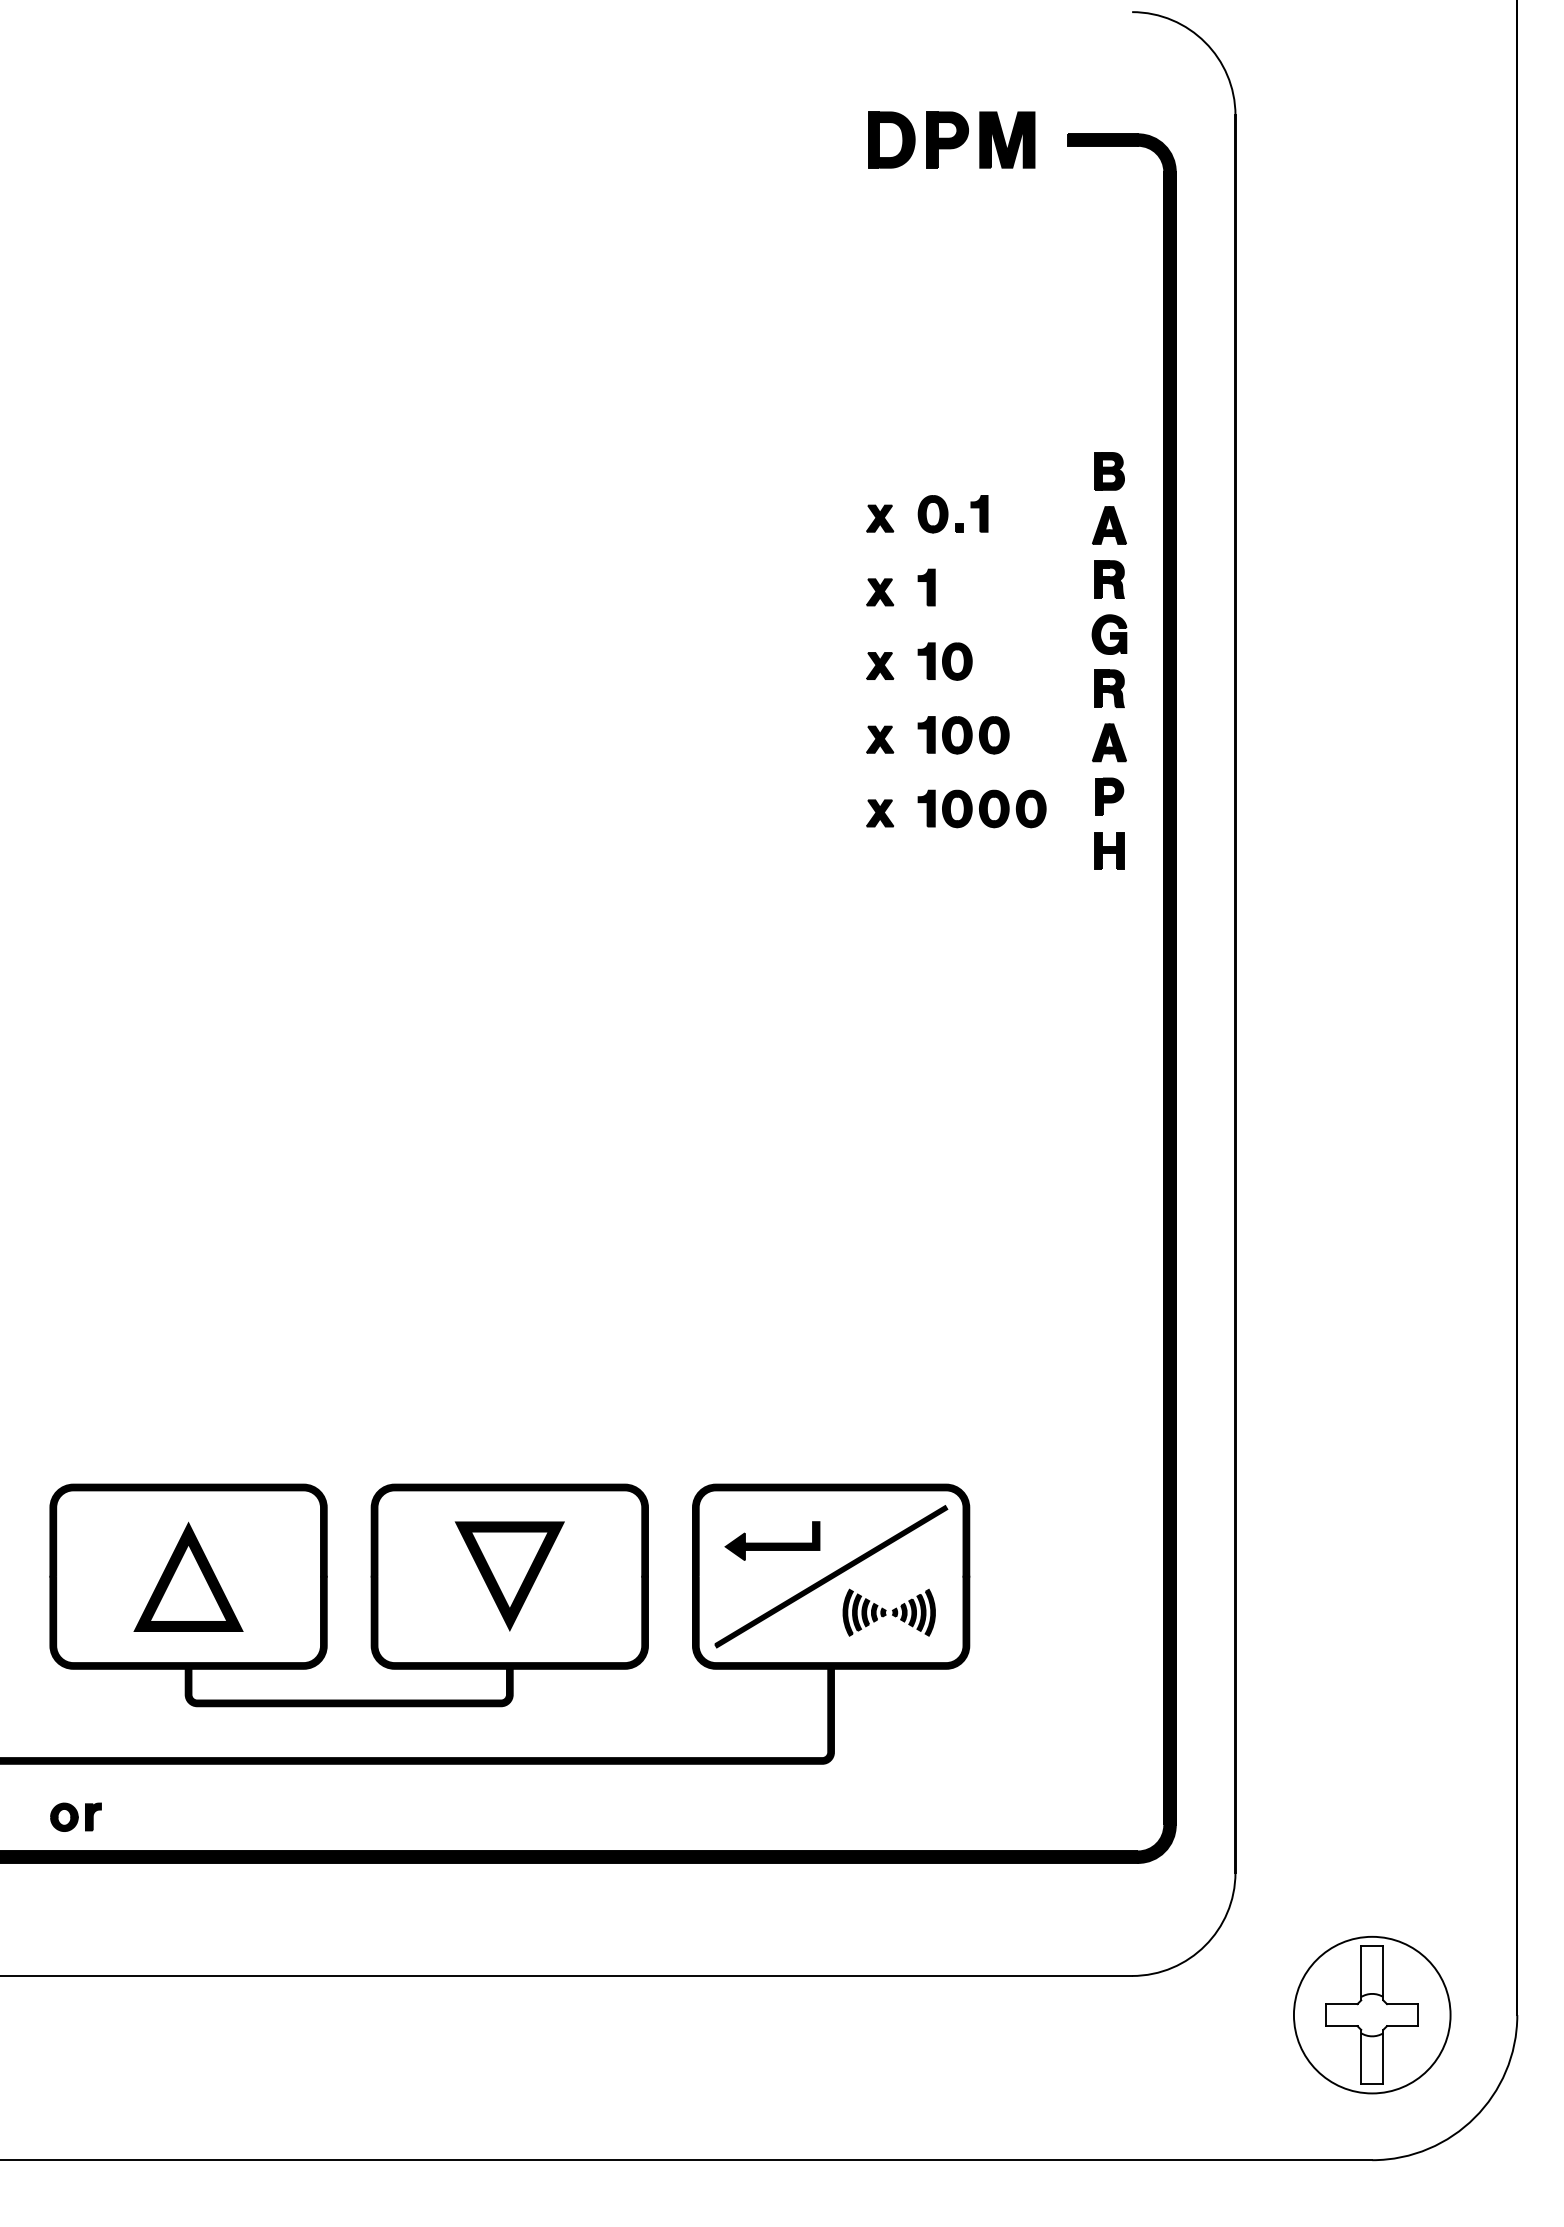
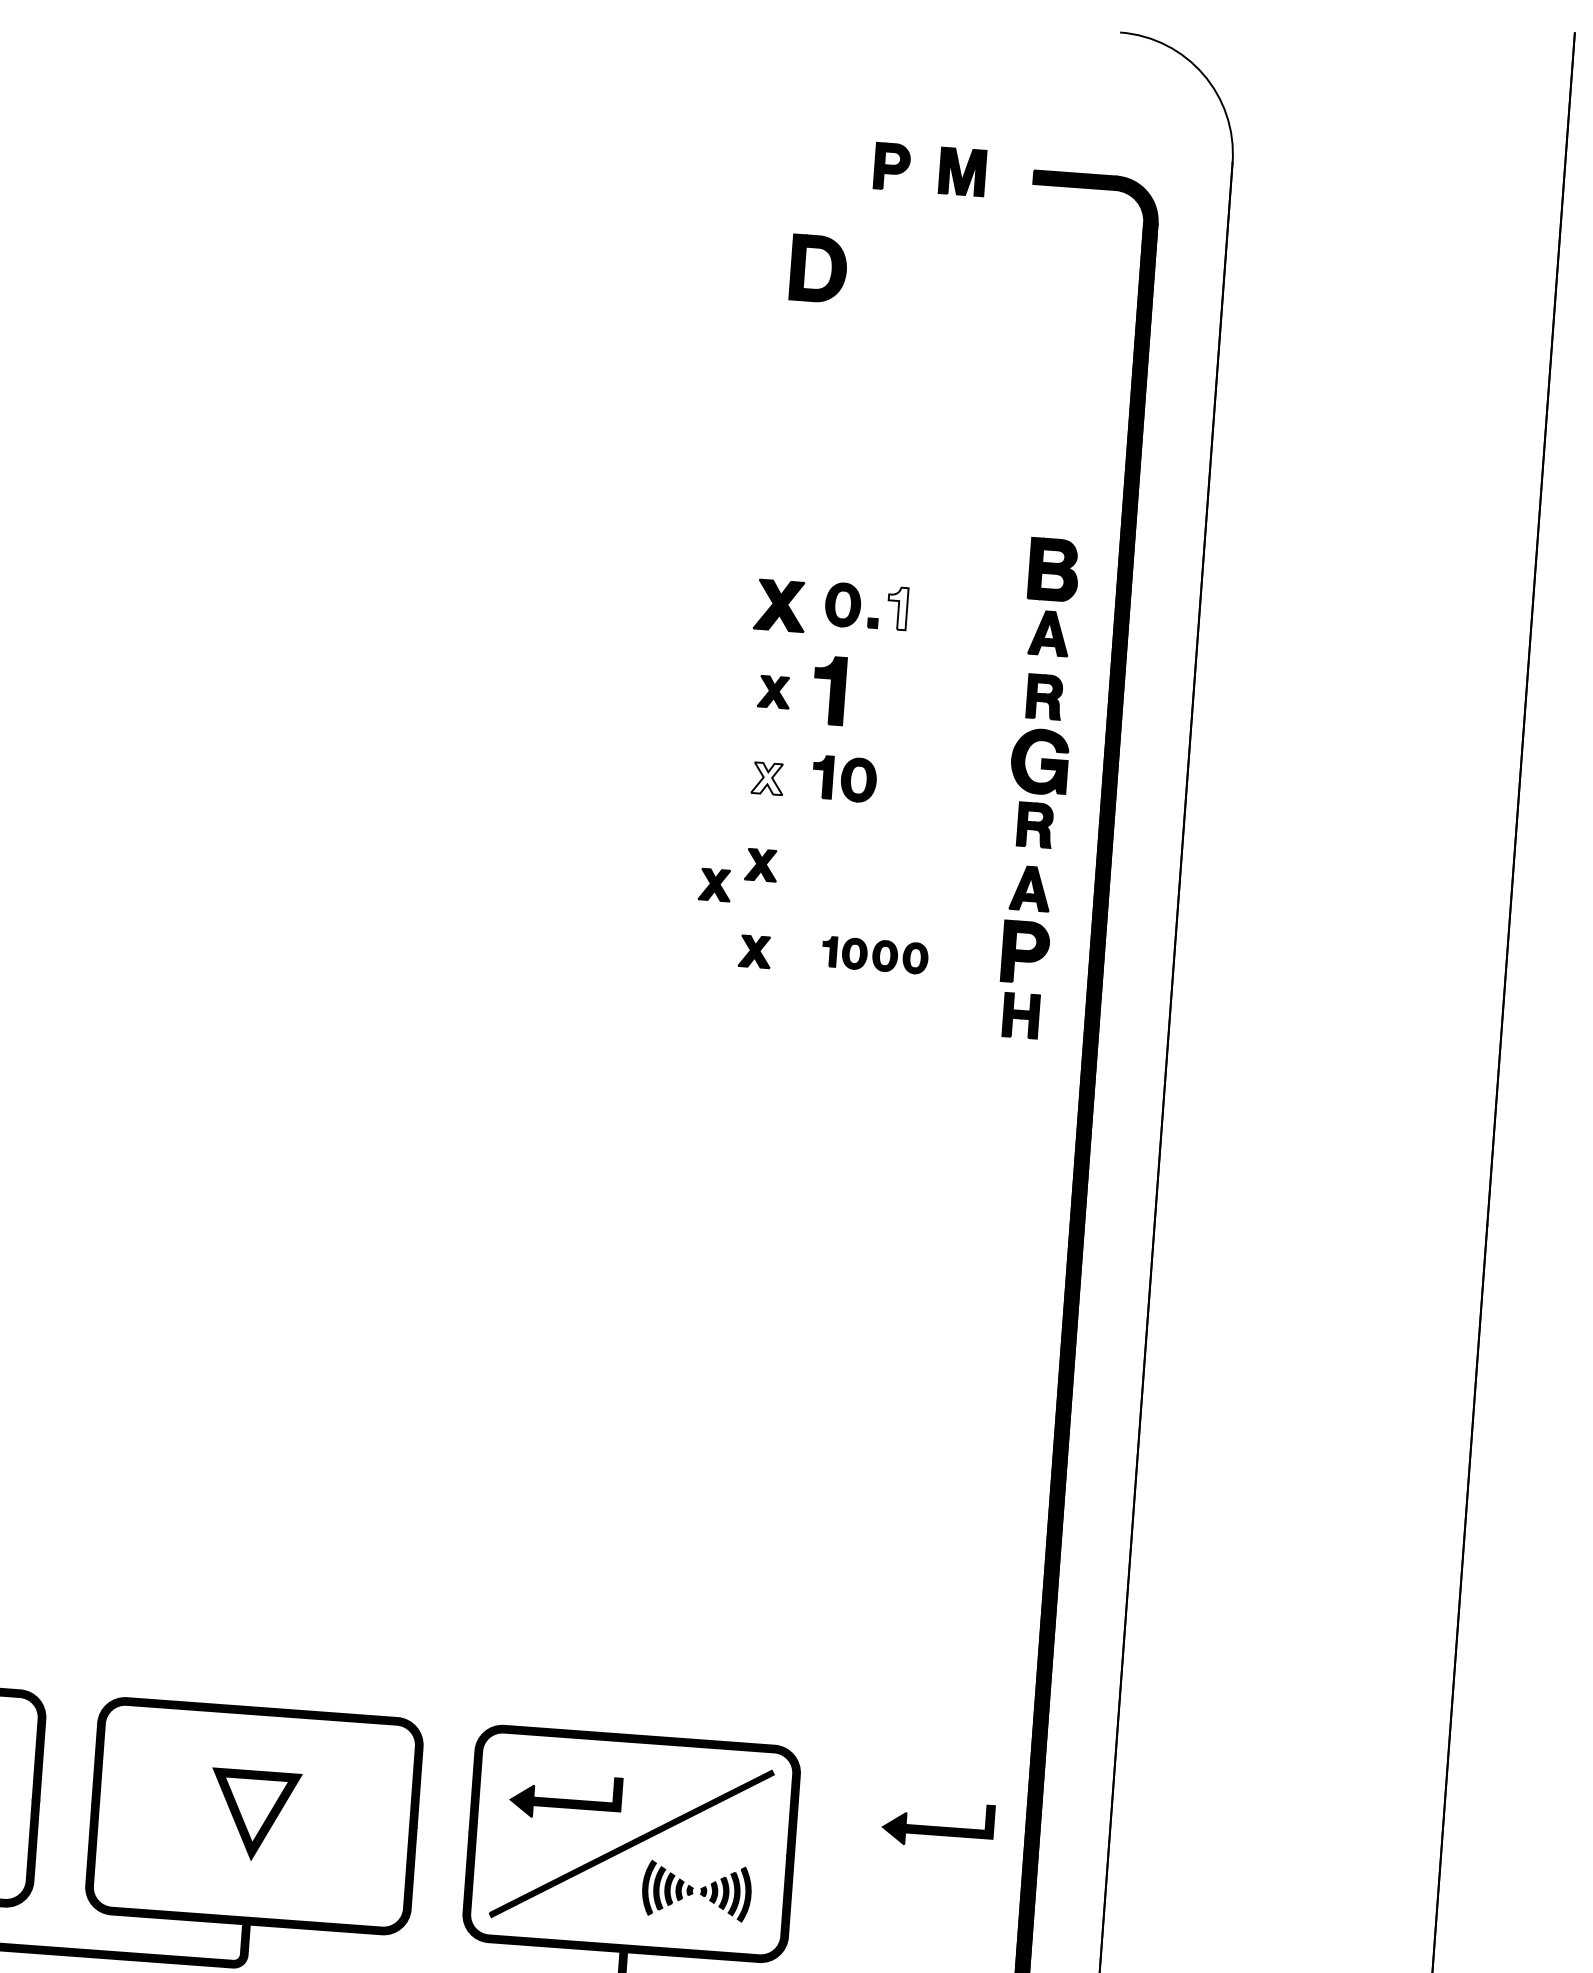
part: (891, 139) -> (818, 268), moved
part: (947, 139) -> (892, 166), size x0.7
part: (1007, 139) -> (962, 171), size x0.7
part: (1109, 471) -> (1053, 570), size x1.4
fill: (979, 513) -> (897, 608), removed
part: (880, 518) -> (780, 605), size x1.6
part: (926, 587) -> (829, 690), size x1.6
part: (1109, 634) -> (1039, 761), size x1.4
fill: (879, 666) -> (767, 779), removed
part: (963, 735) -> (859, 867), removed
part: (841, 759) -> (714, 885), added
part: (1109, 796) -> (1025, 951), size x1.4
part: (981, 808) -> (874, 954), size x0.7
part: (1089, 1540) -> (938, 1823), added
part: (509, 1576) -> (254, 1815), size x0.7

